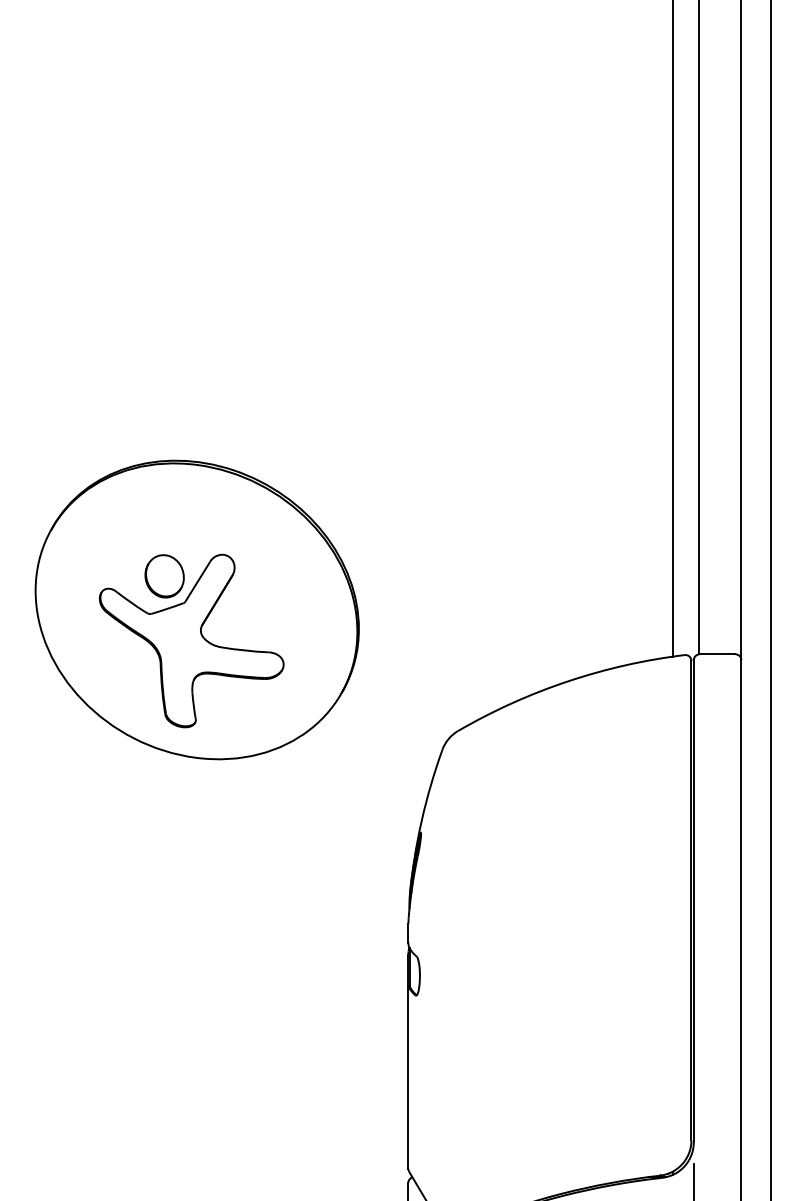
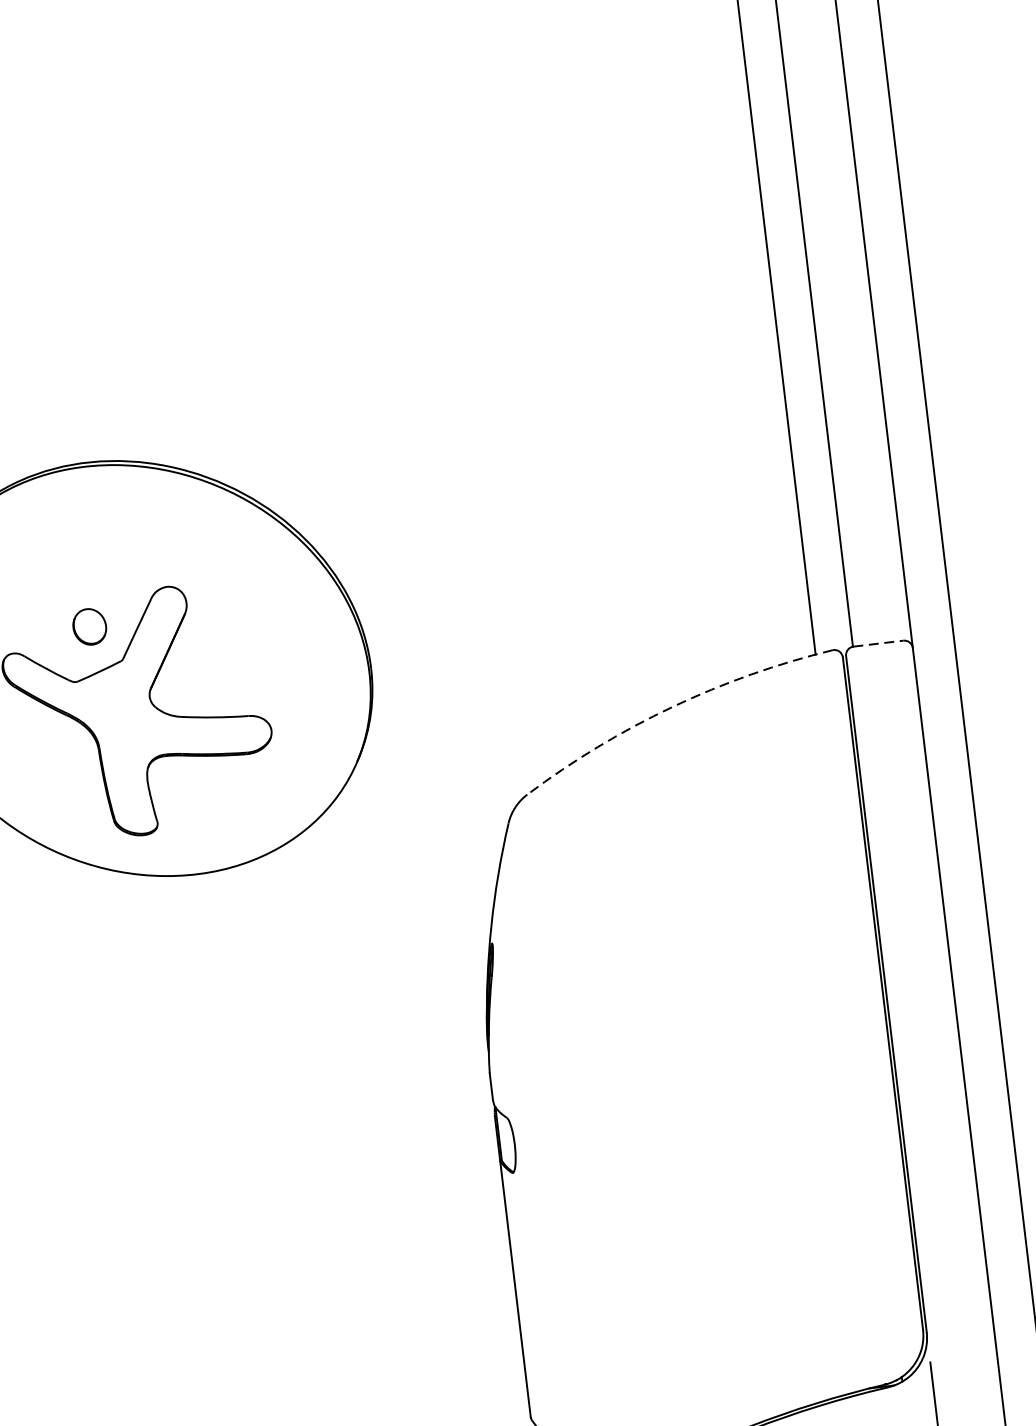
part: (164, 576) -> (89, 627), size x0.6
line: (717, 654) -> (878, 643), solid -> dashed
arc: (567, 681) -> (672, 706), solid -> dashed

